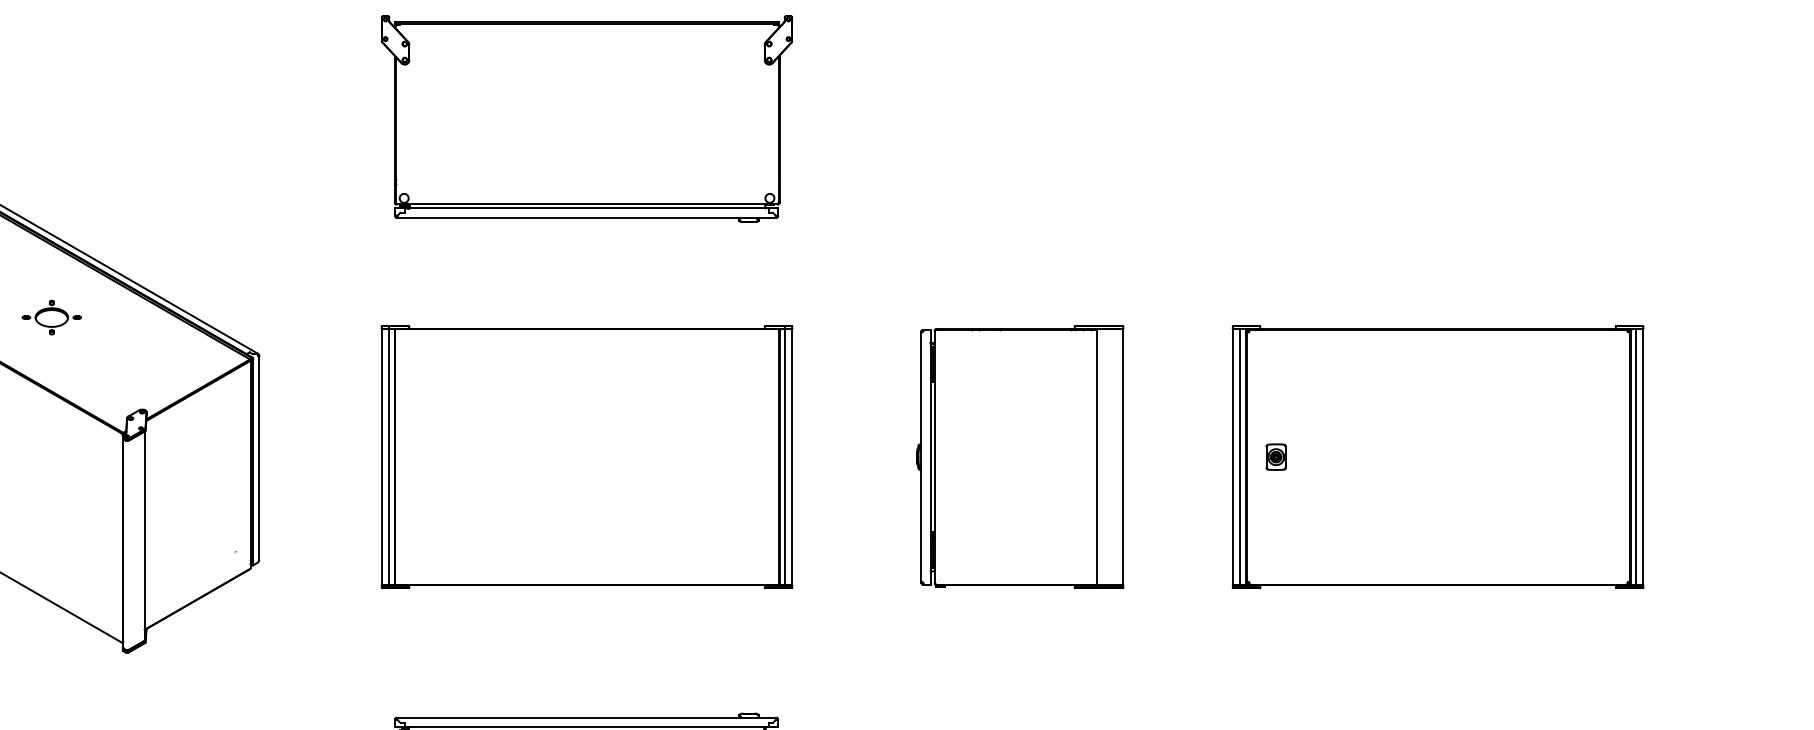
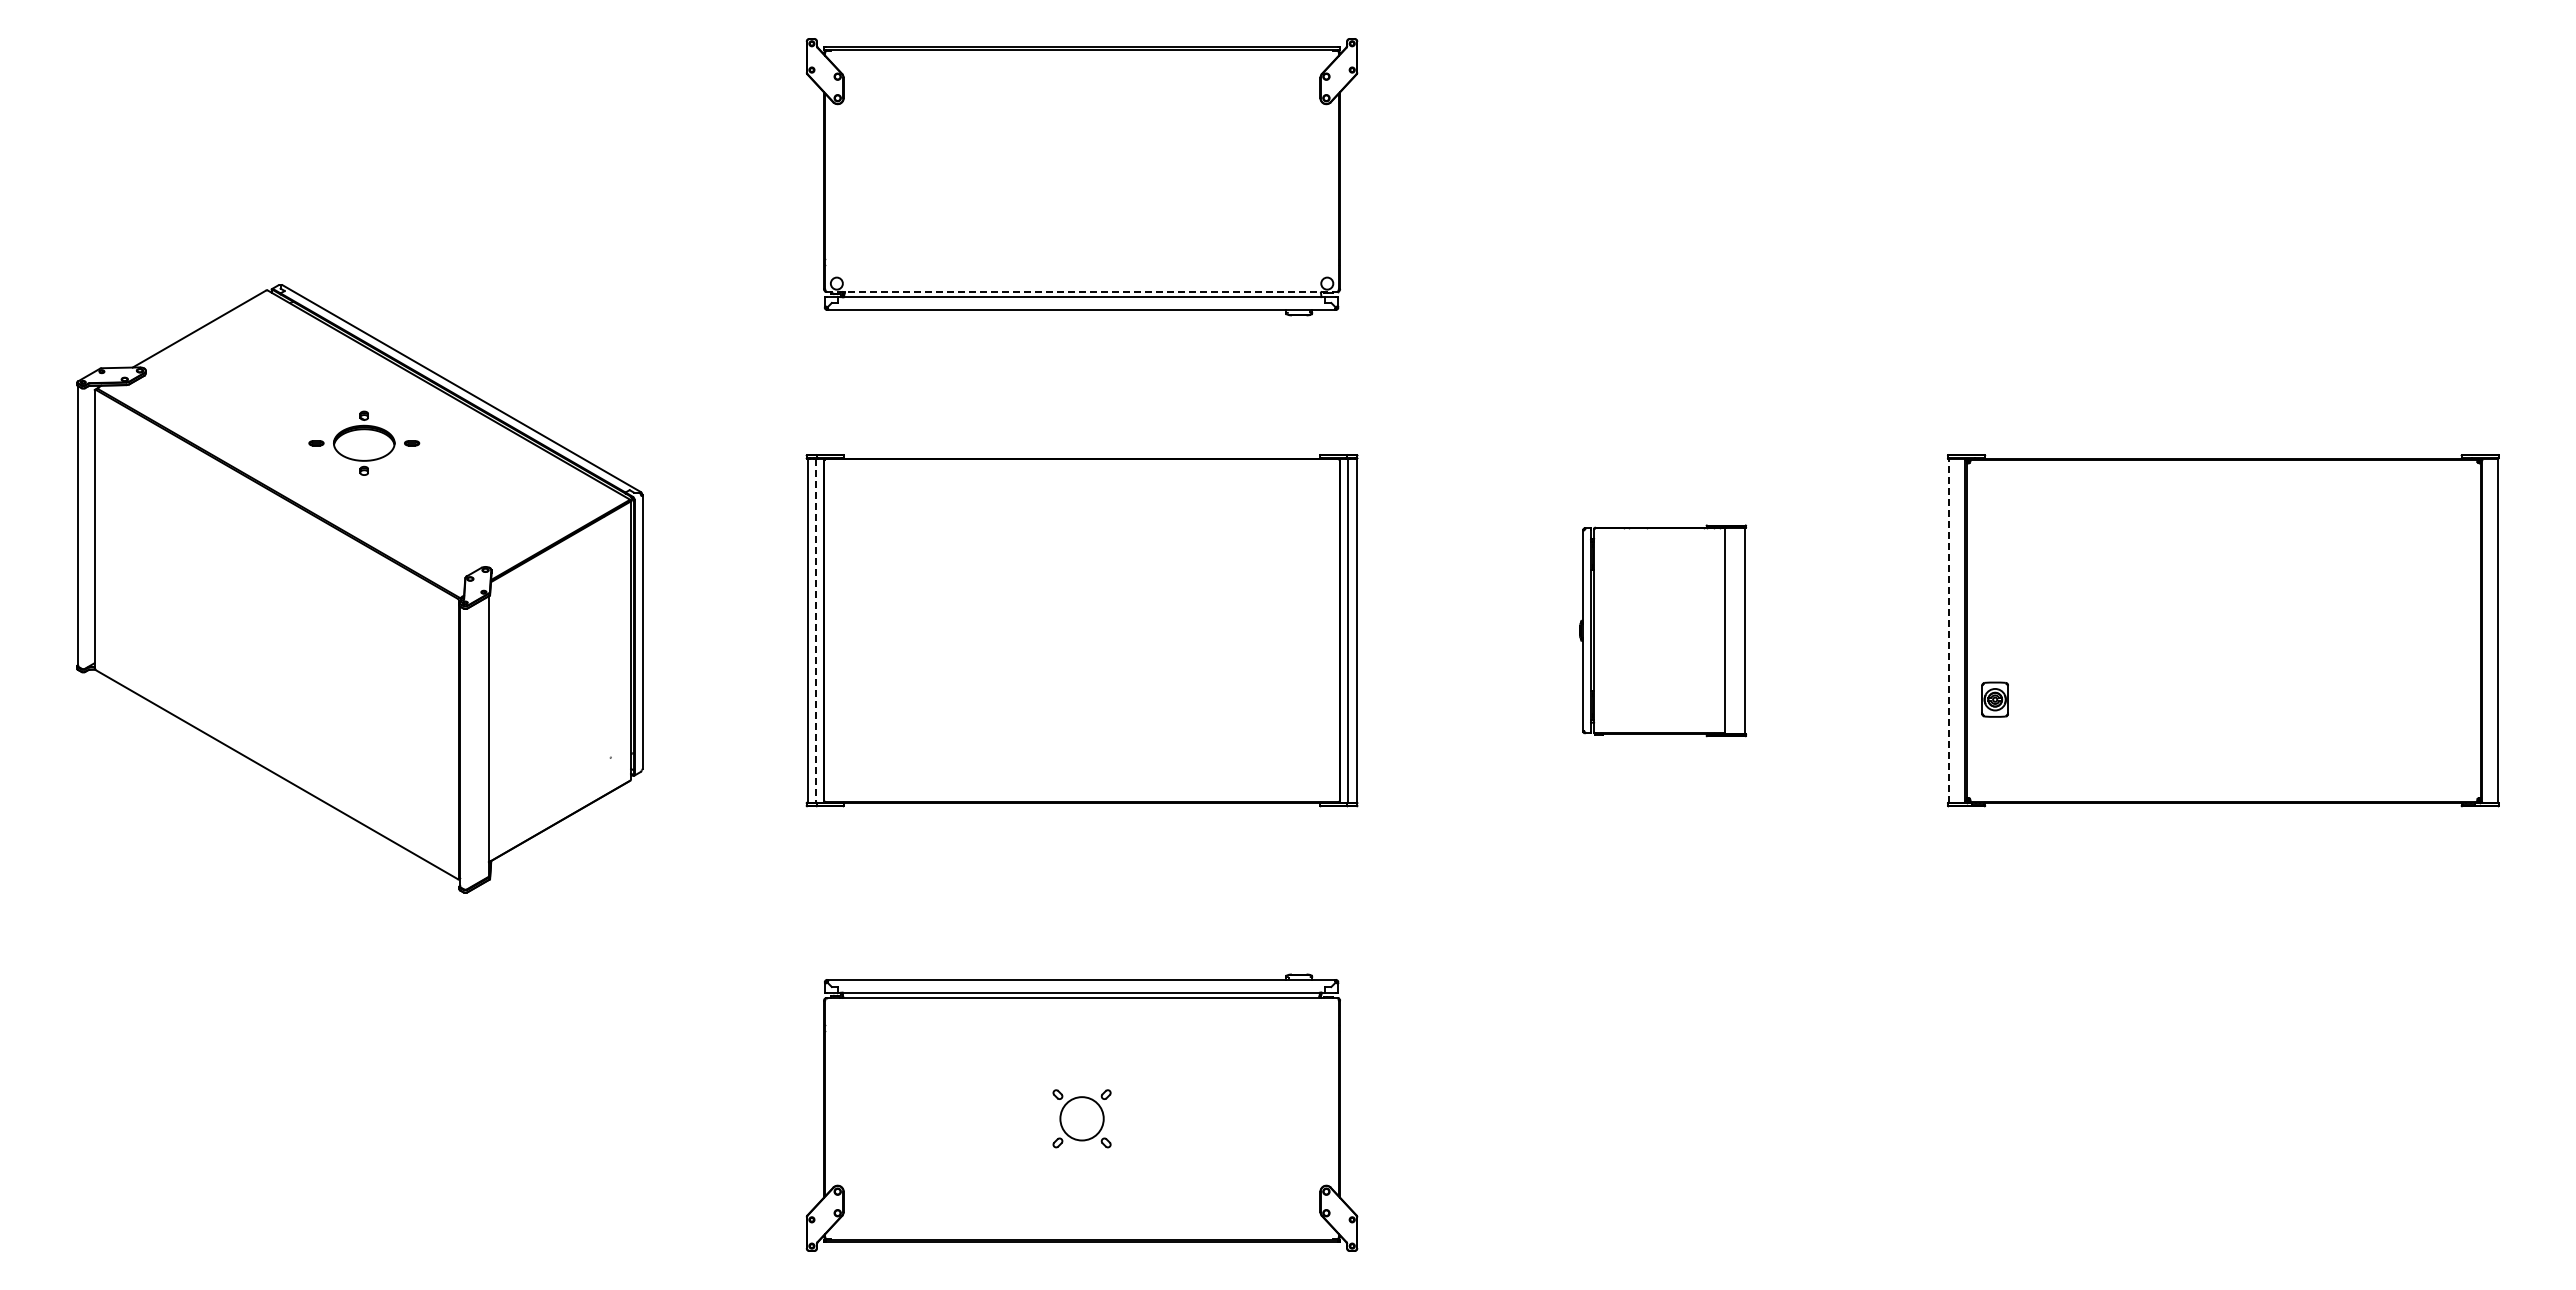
line: (586, 204) -> (1081, 291), solid -> dashed
part: (51, 317) -> (364, 443), size x1.4
line: (389, 457) -> (816, 631), solid -> dashed
part: (1019, 457) -> (1662, 630), size x0.6
line: (1233, 457) -> (1948, 630), solid -> dashed
line: (1239, 457) -> (1957, 630), removed
part: (1275, 457) -> (1994, 699), moved
line: (1636, 457) -> (2489, 630), removed

